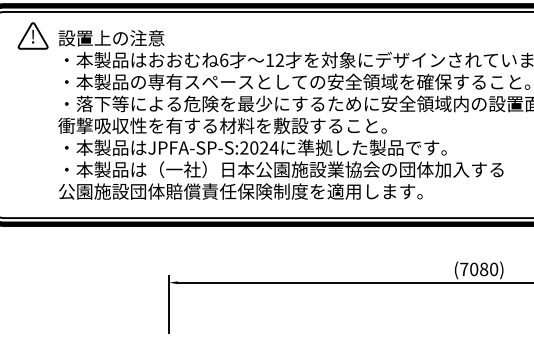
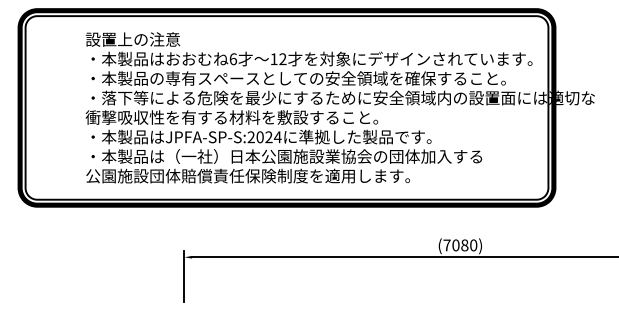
part: (32, 35) -> (62, 37), removed

